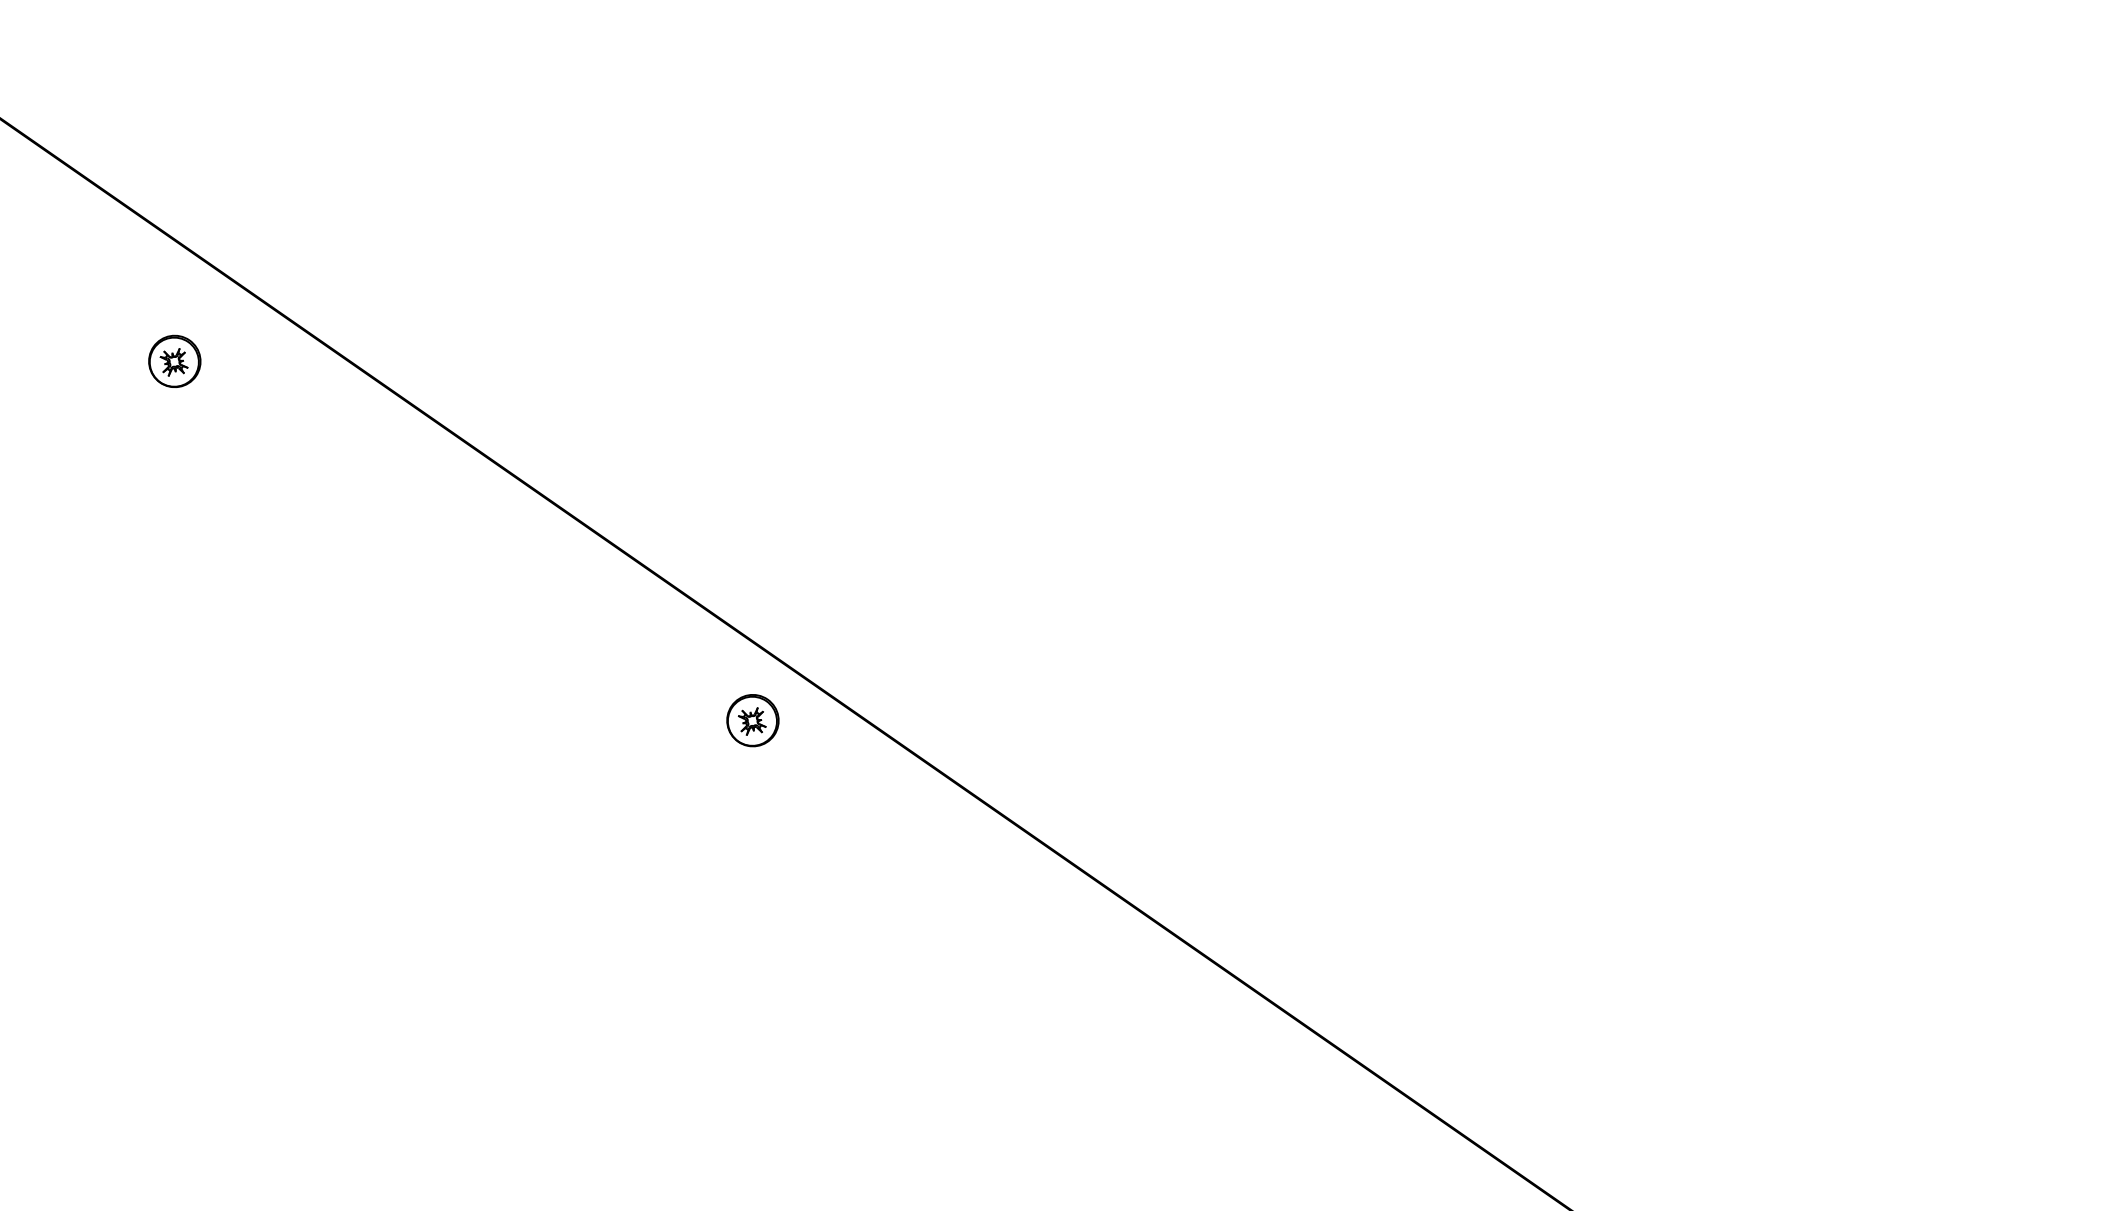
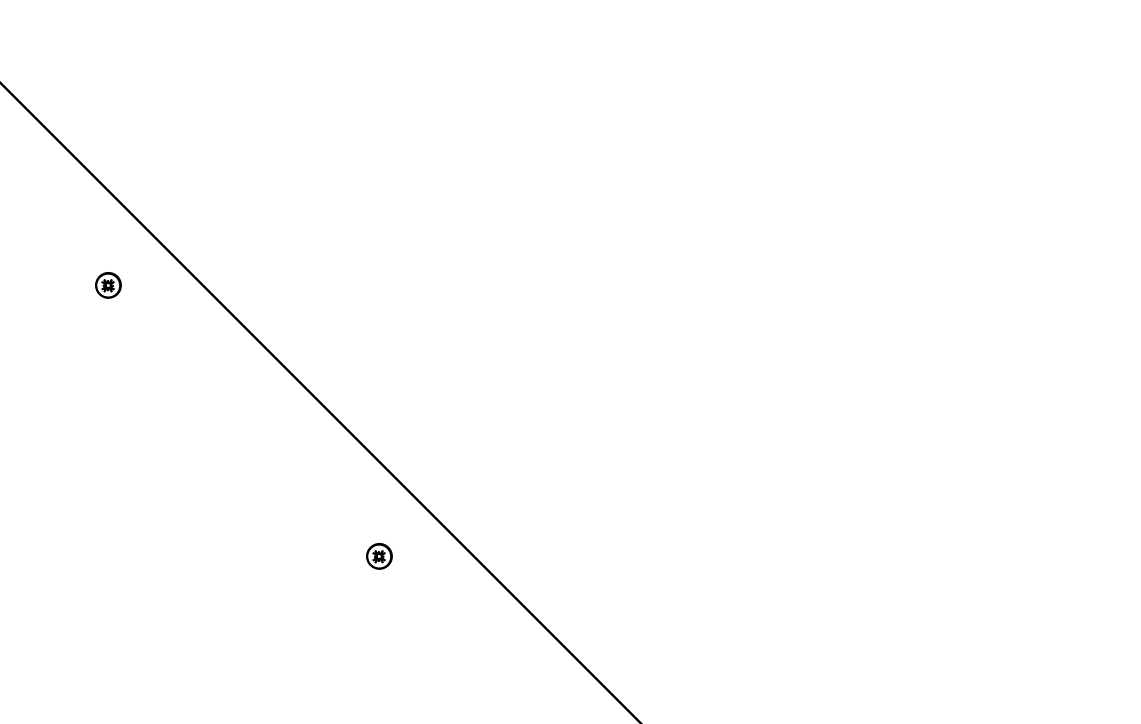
part: (174, 361) -> (108, 285), moved
part: (753, 720) -> (379, 556), moved

